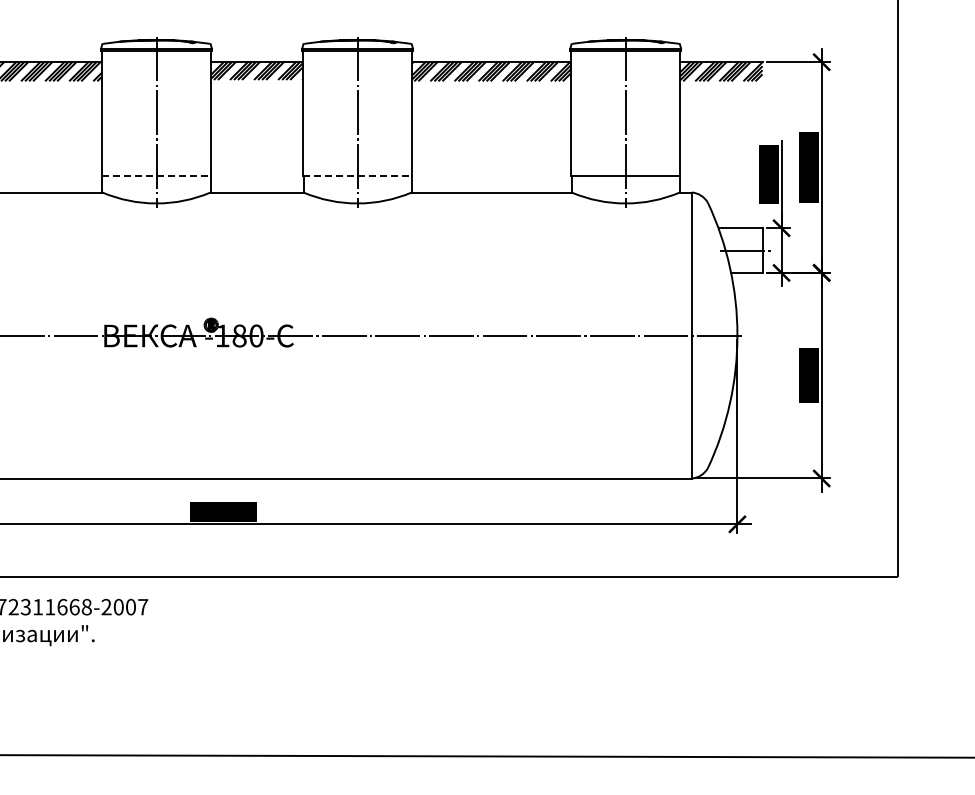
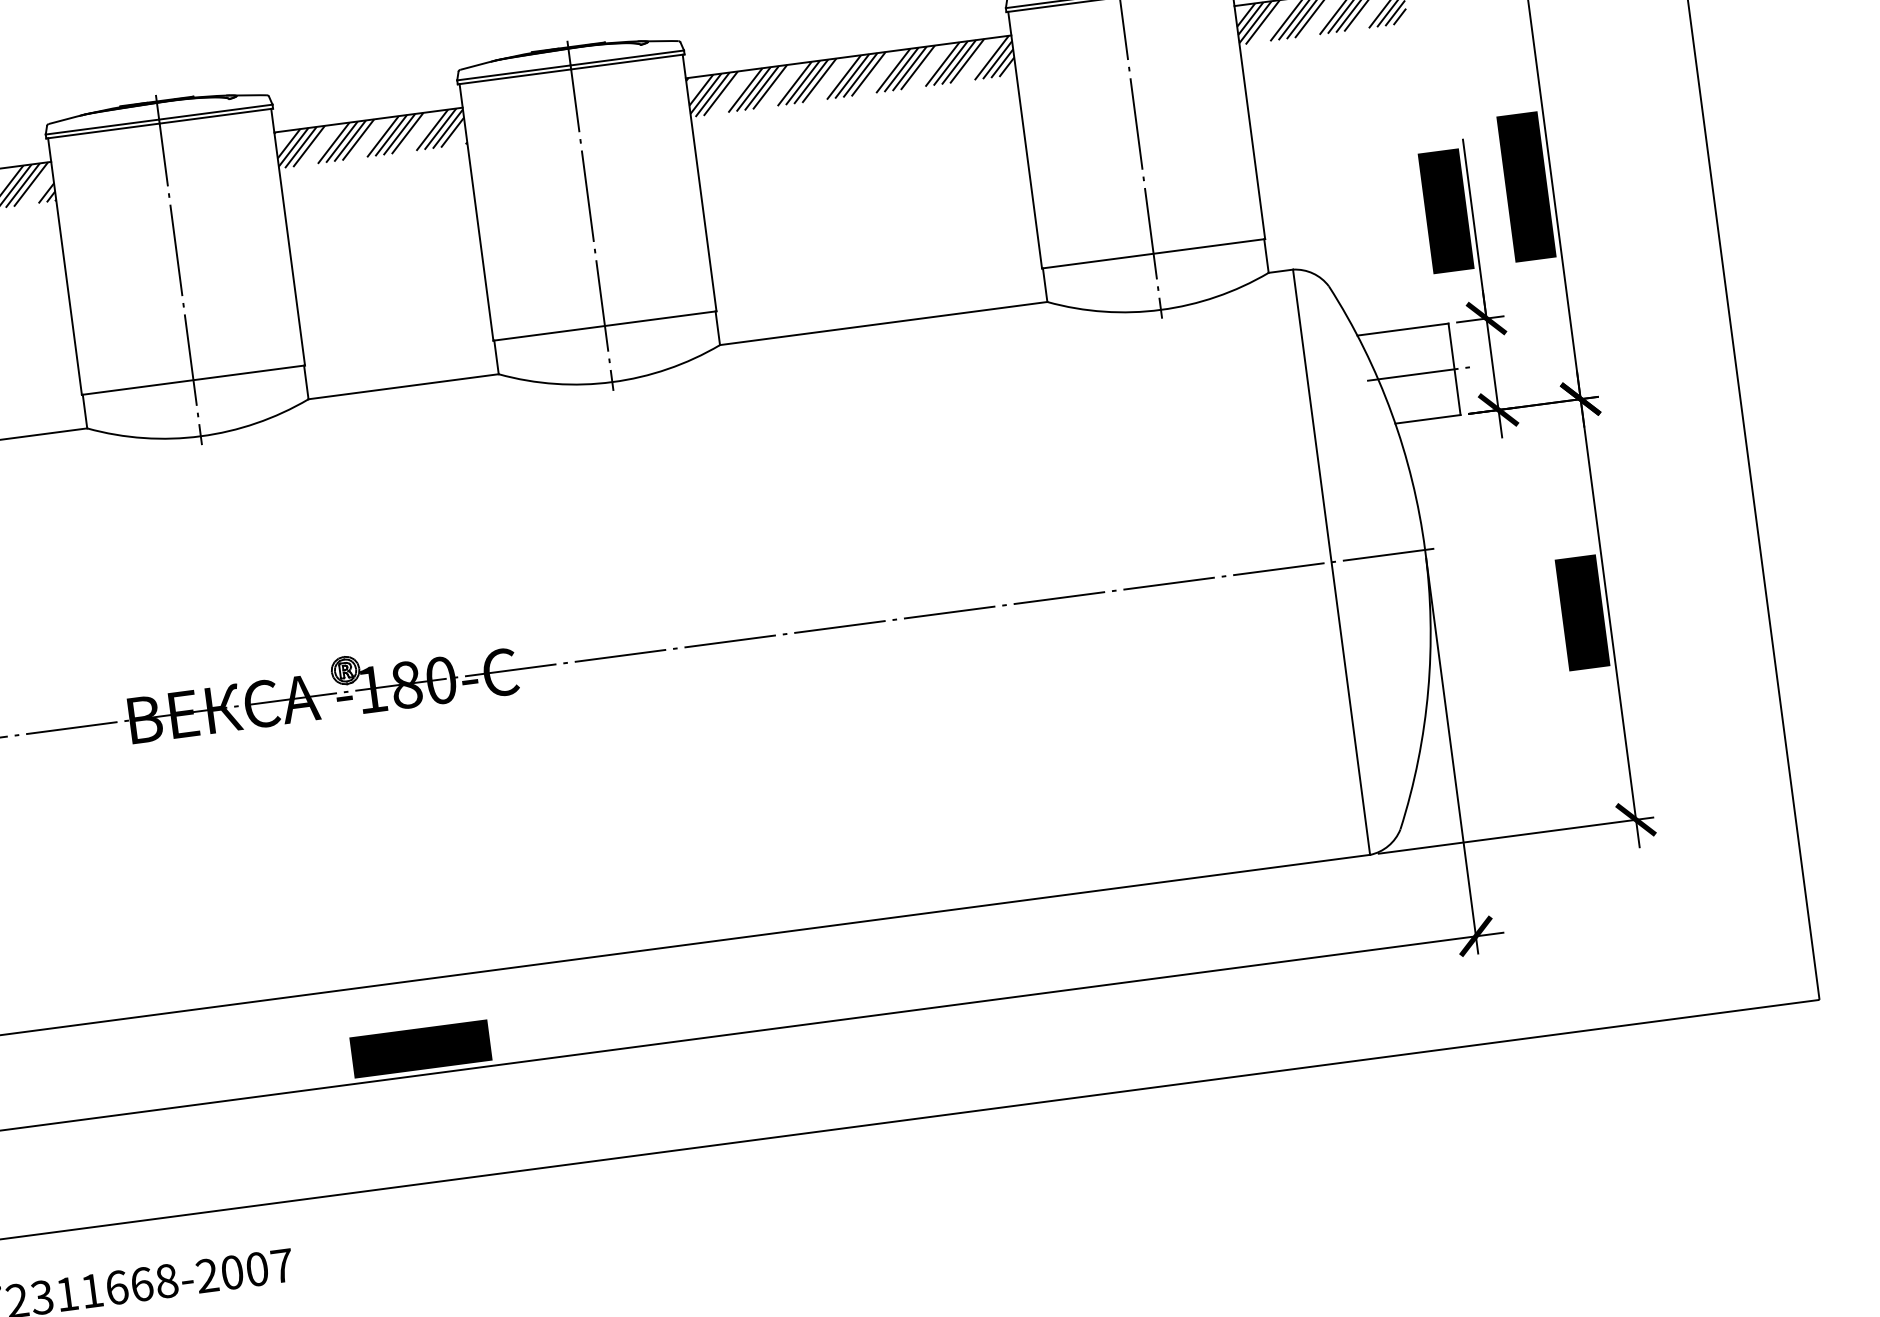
line: (156, 176) -> (193, 381), dashed -> solid
line: (357, 176) -> (604, 326), dashed -> solid

